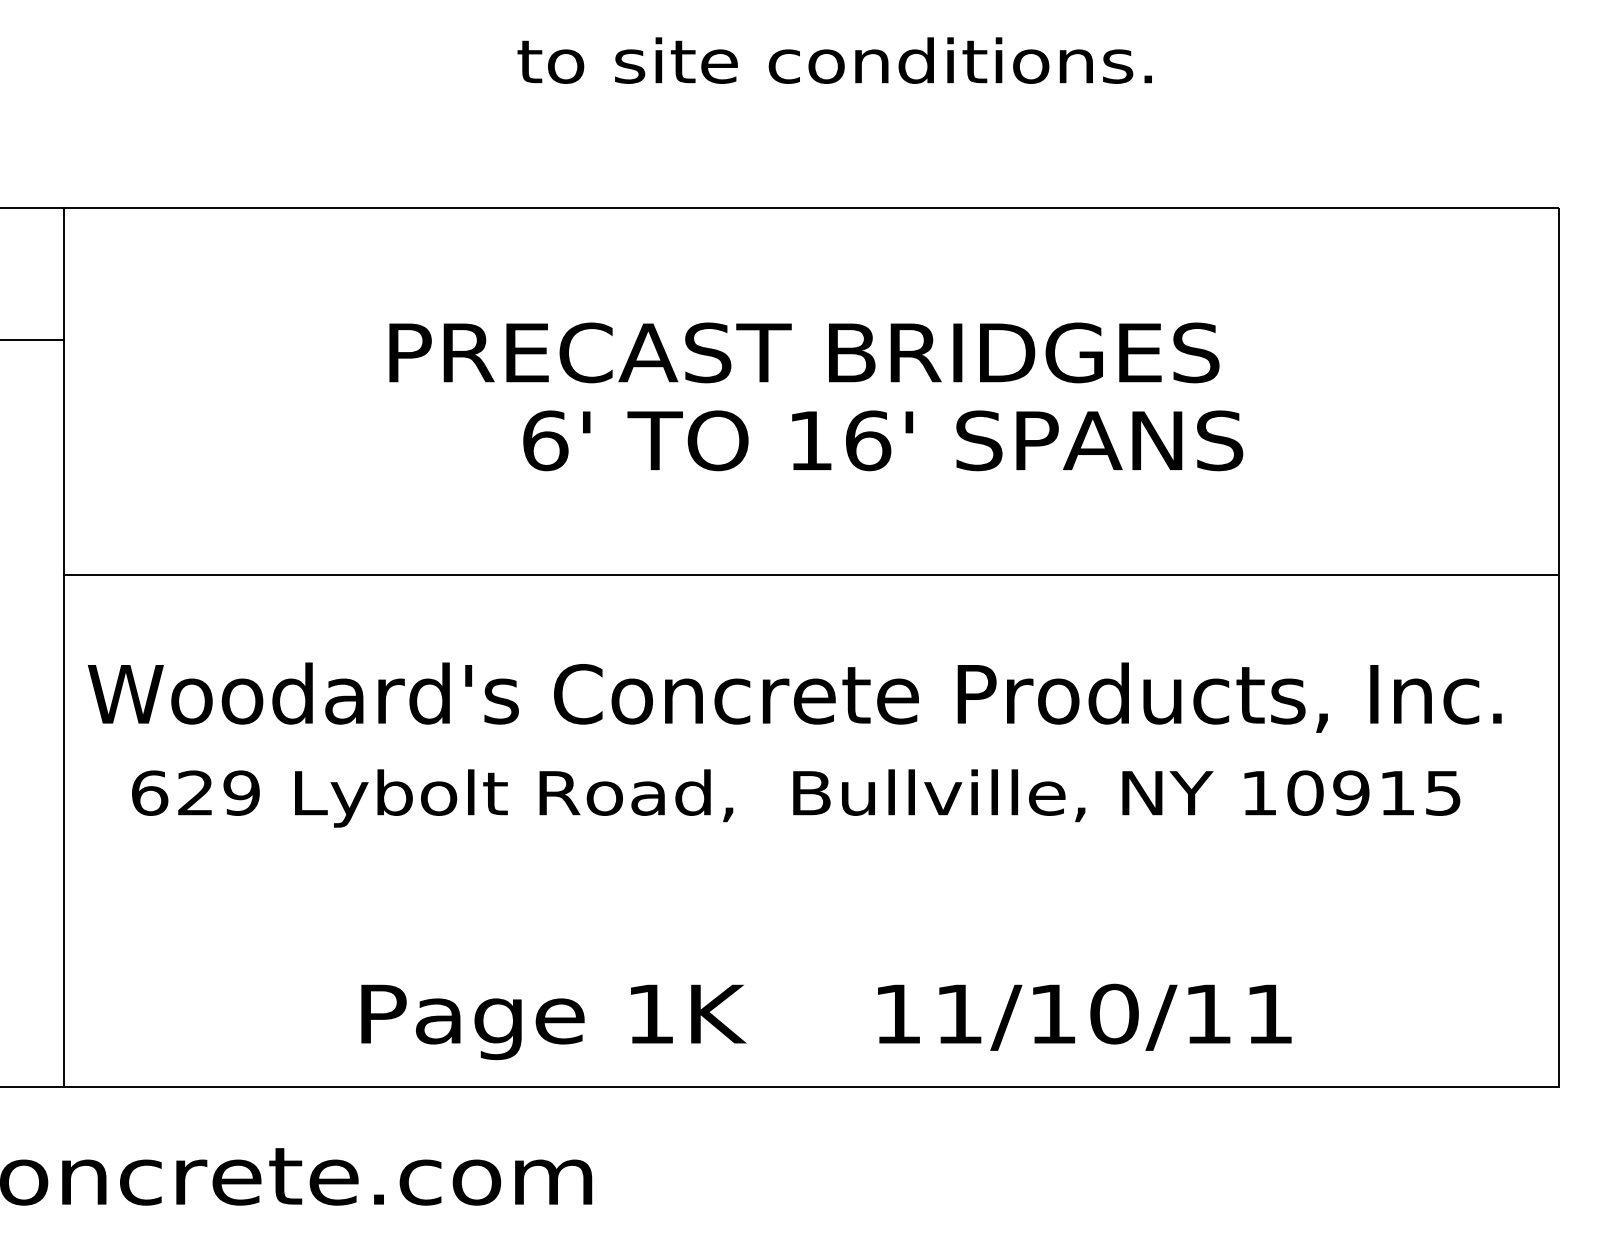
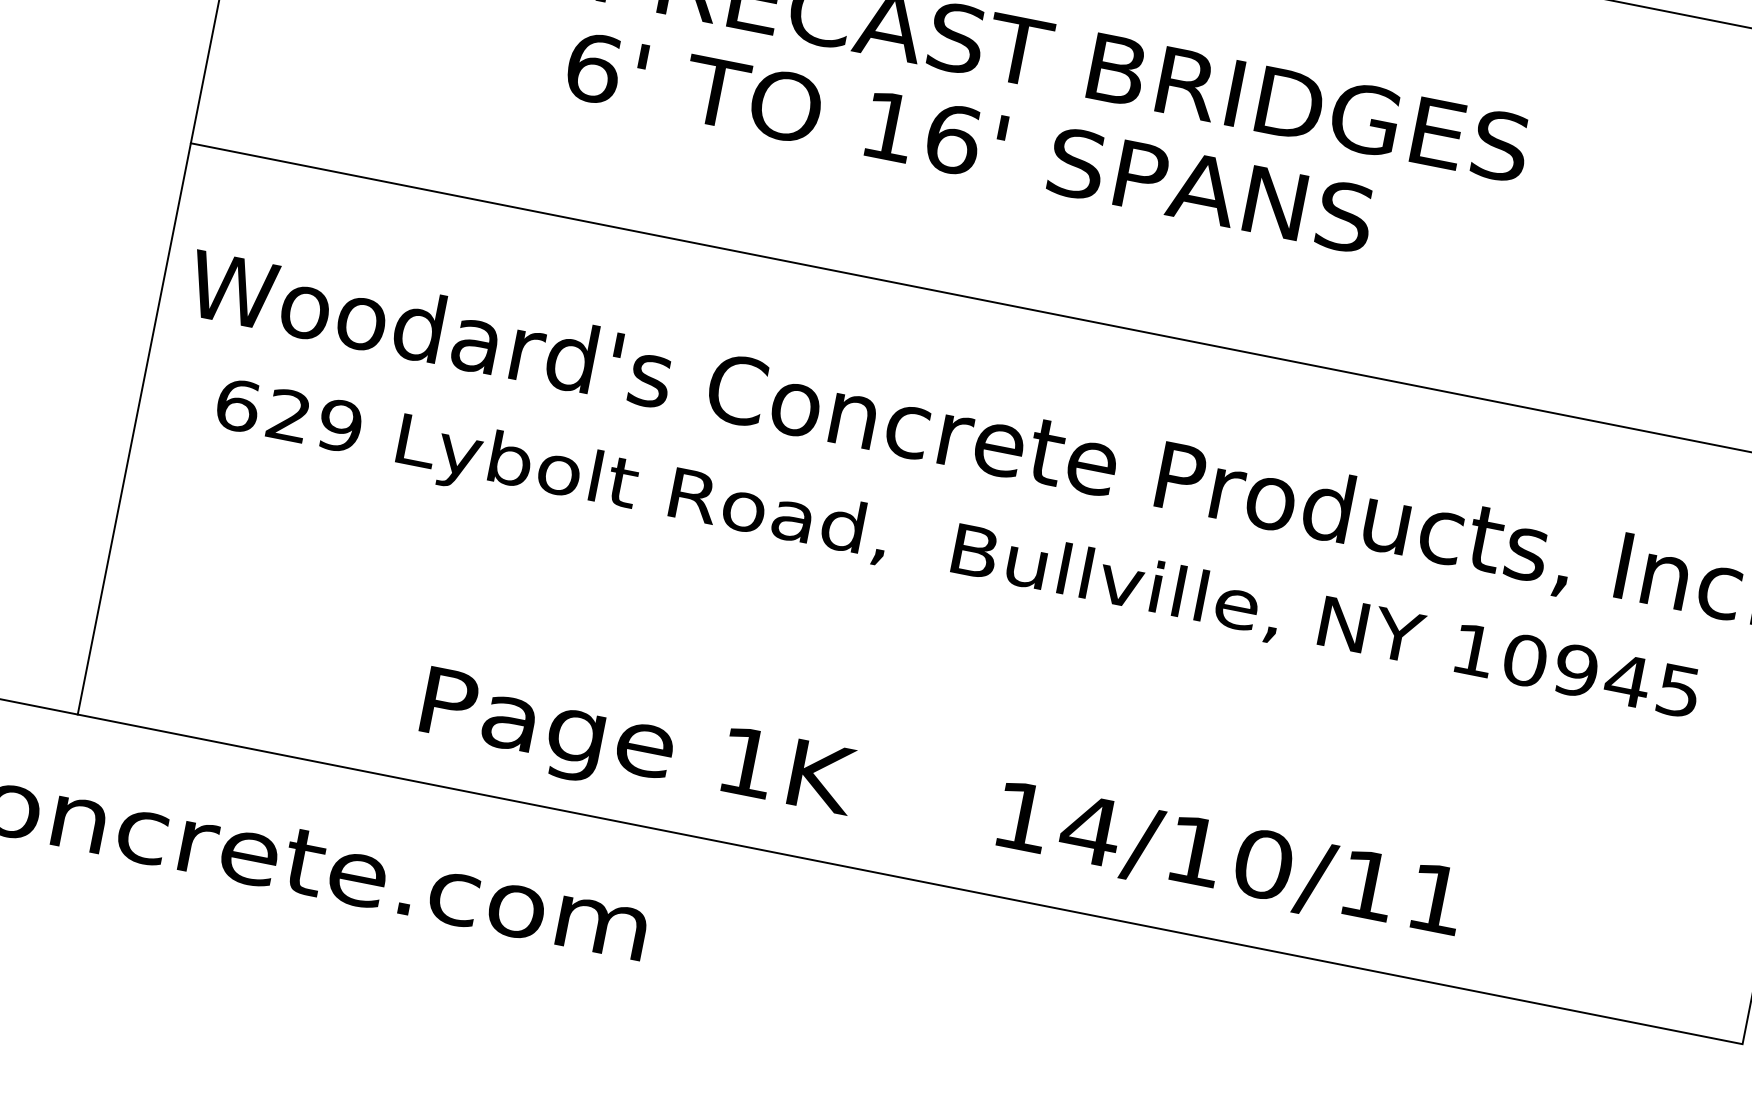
text: (883, 440) -> (970, 142), moved
text: (1397, 793) -> (1627, 681), 10915 -> 10945
text: (958, 1013) -> (1090, 829), 11/10/11 -> 14/10/11

